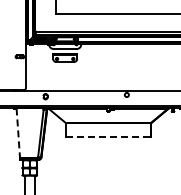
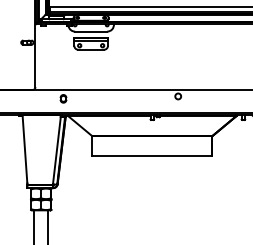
line: (18, 132) -> (25, 149), dashed -> solid
line: (108, 137) -> (152, 156), dashed -> solid

